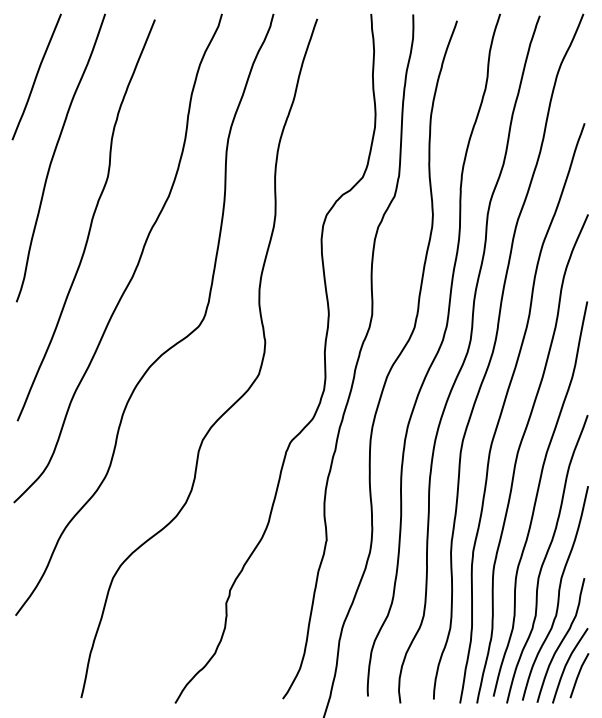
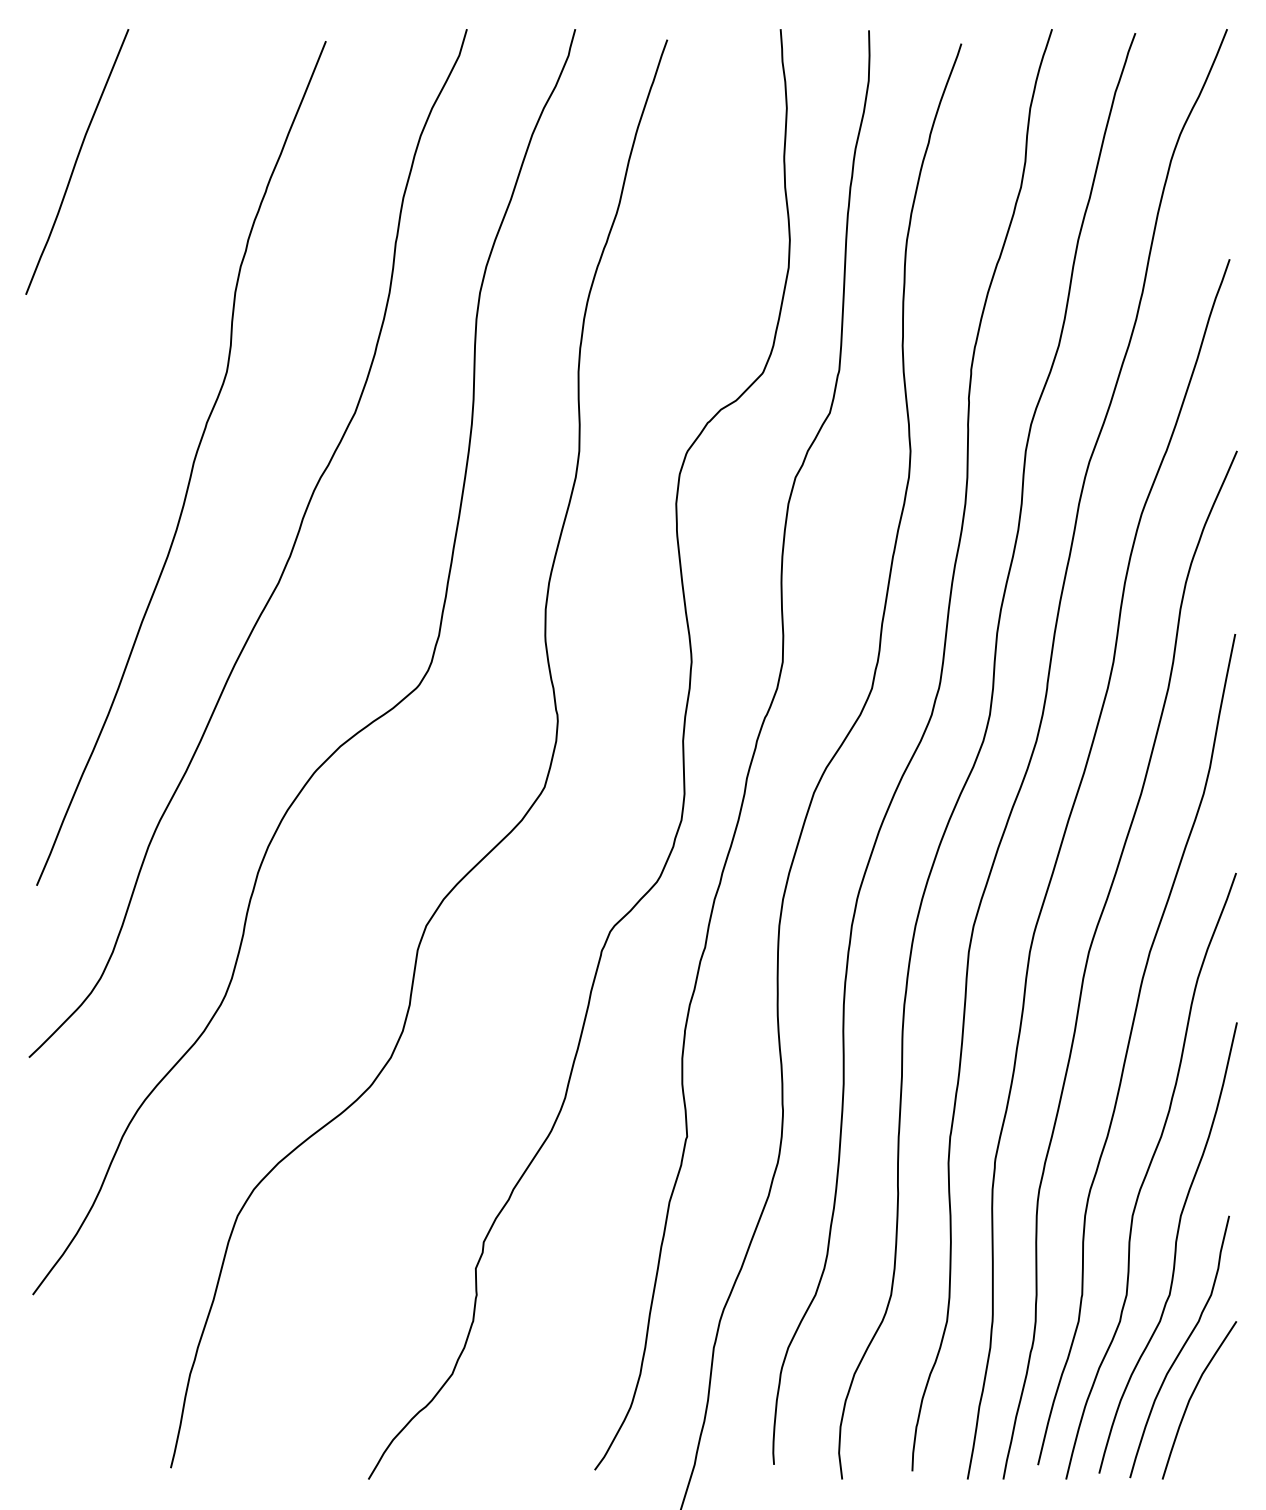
curve: (54, 155) -> (114, 326), removed
line: (579, 675) -> (1218, 1420), removed

